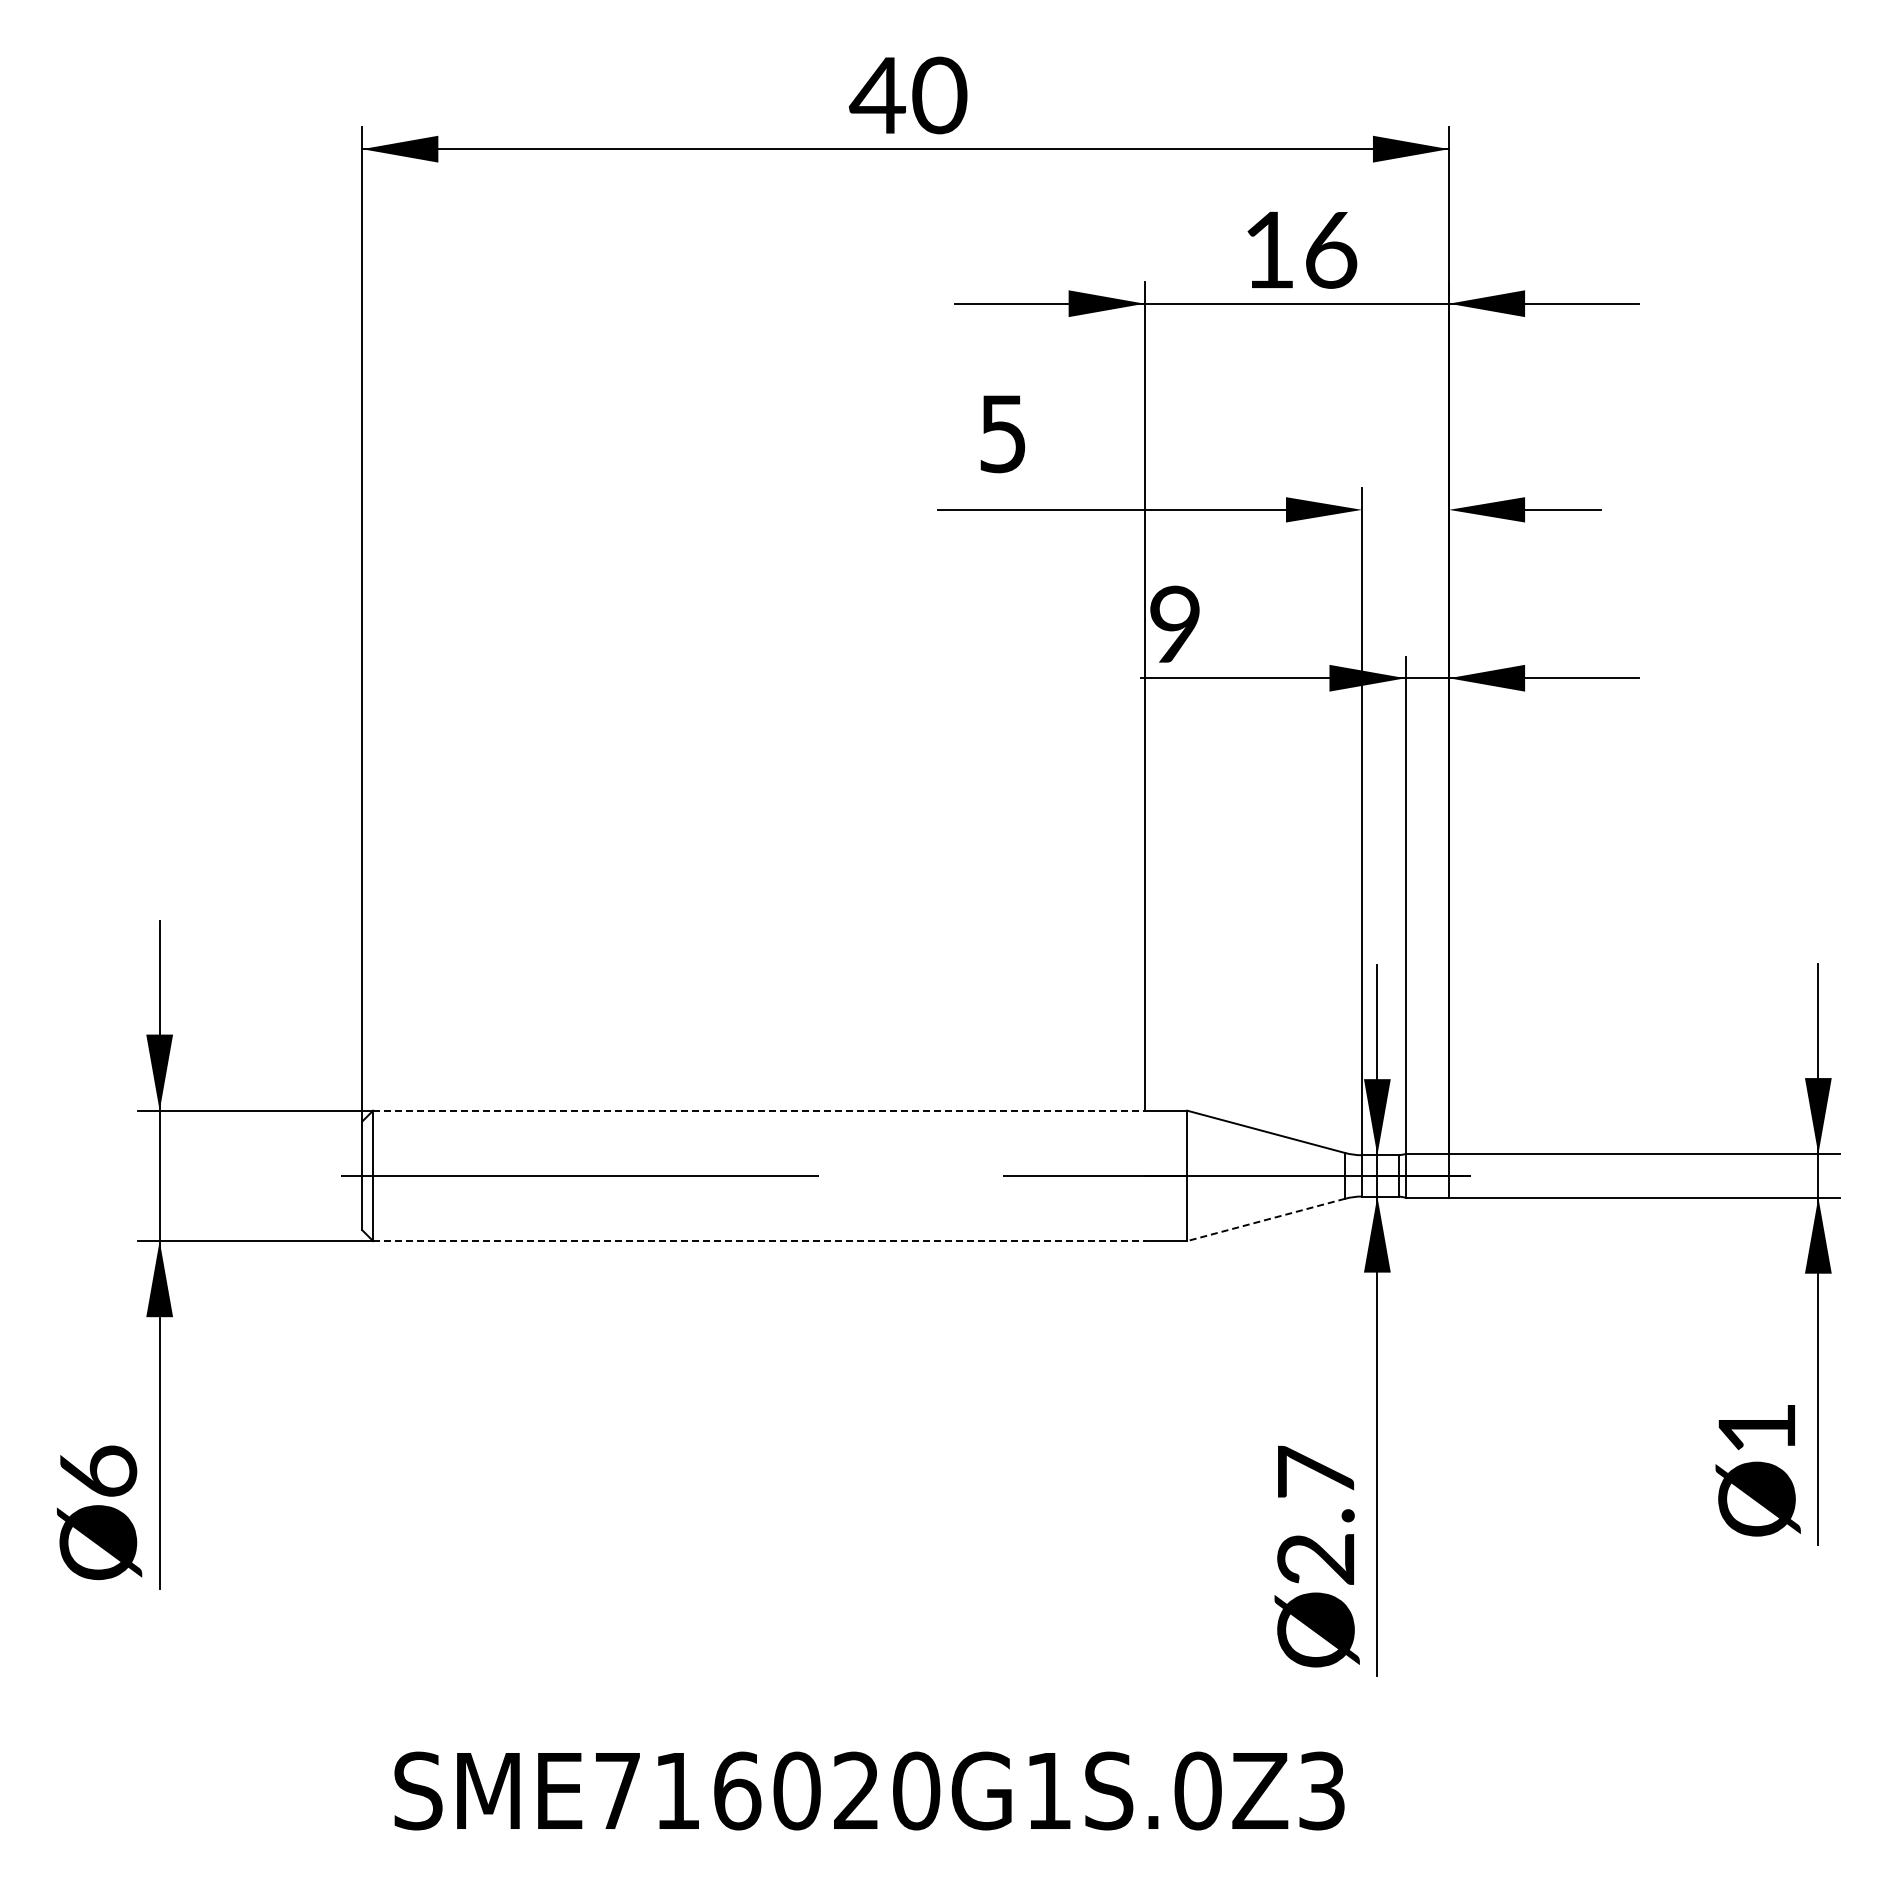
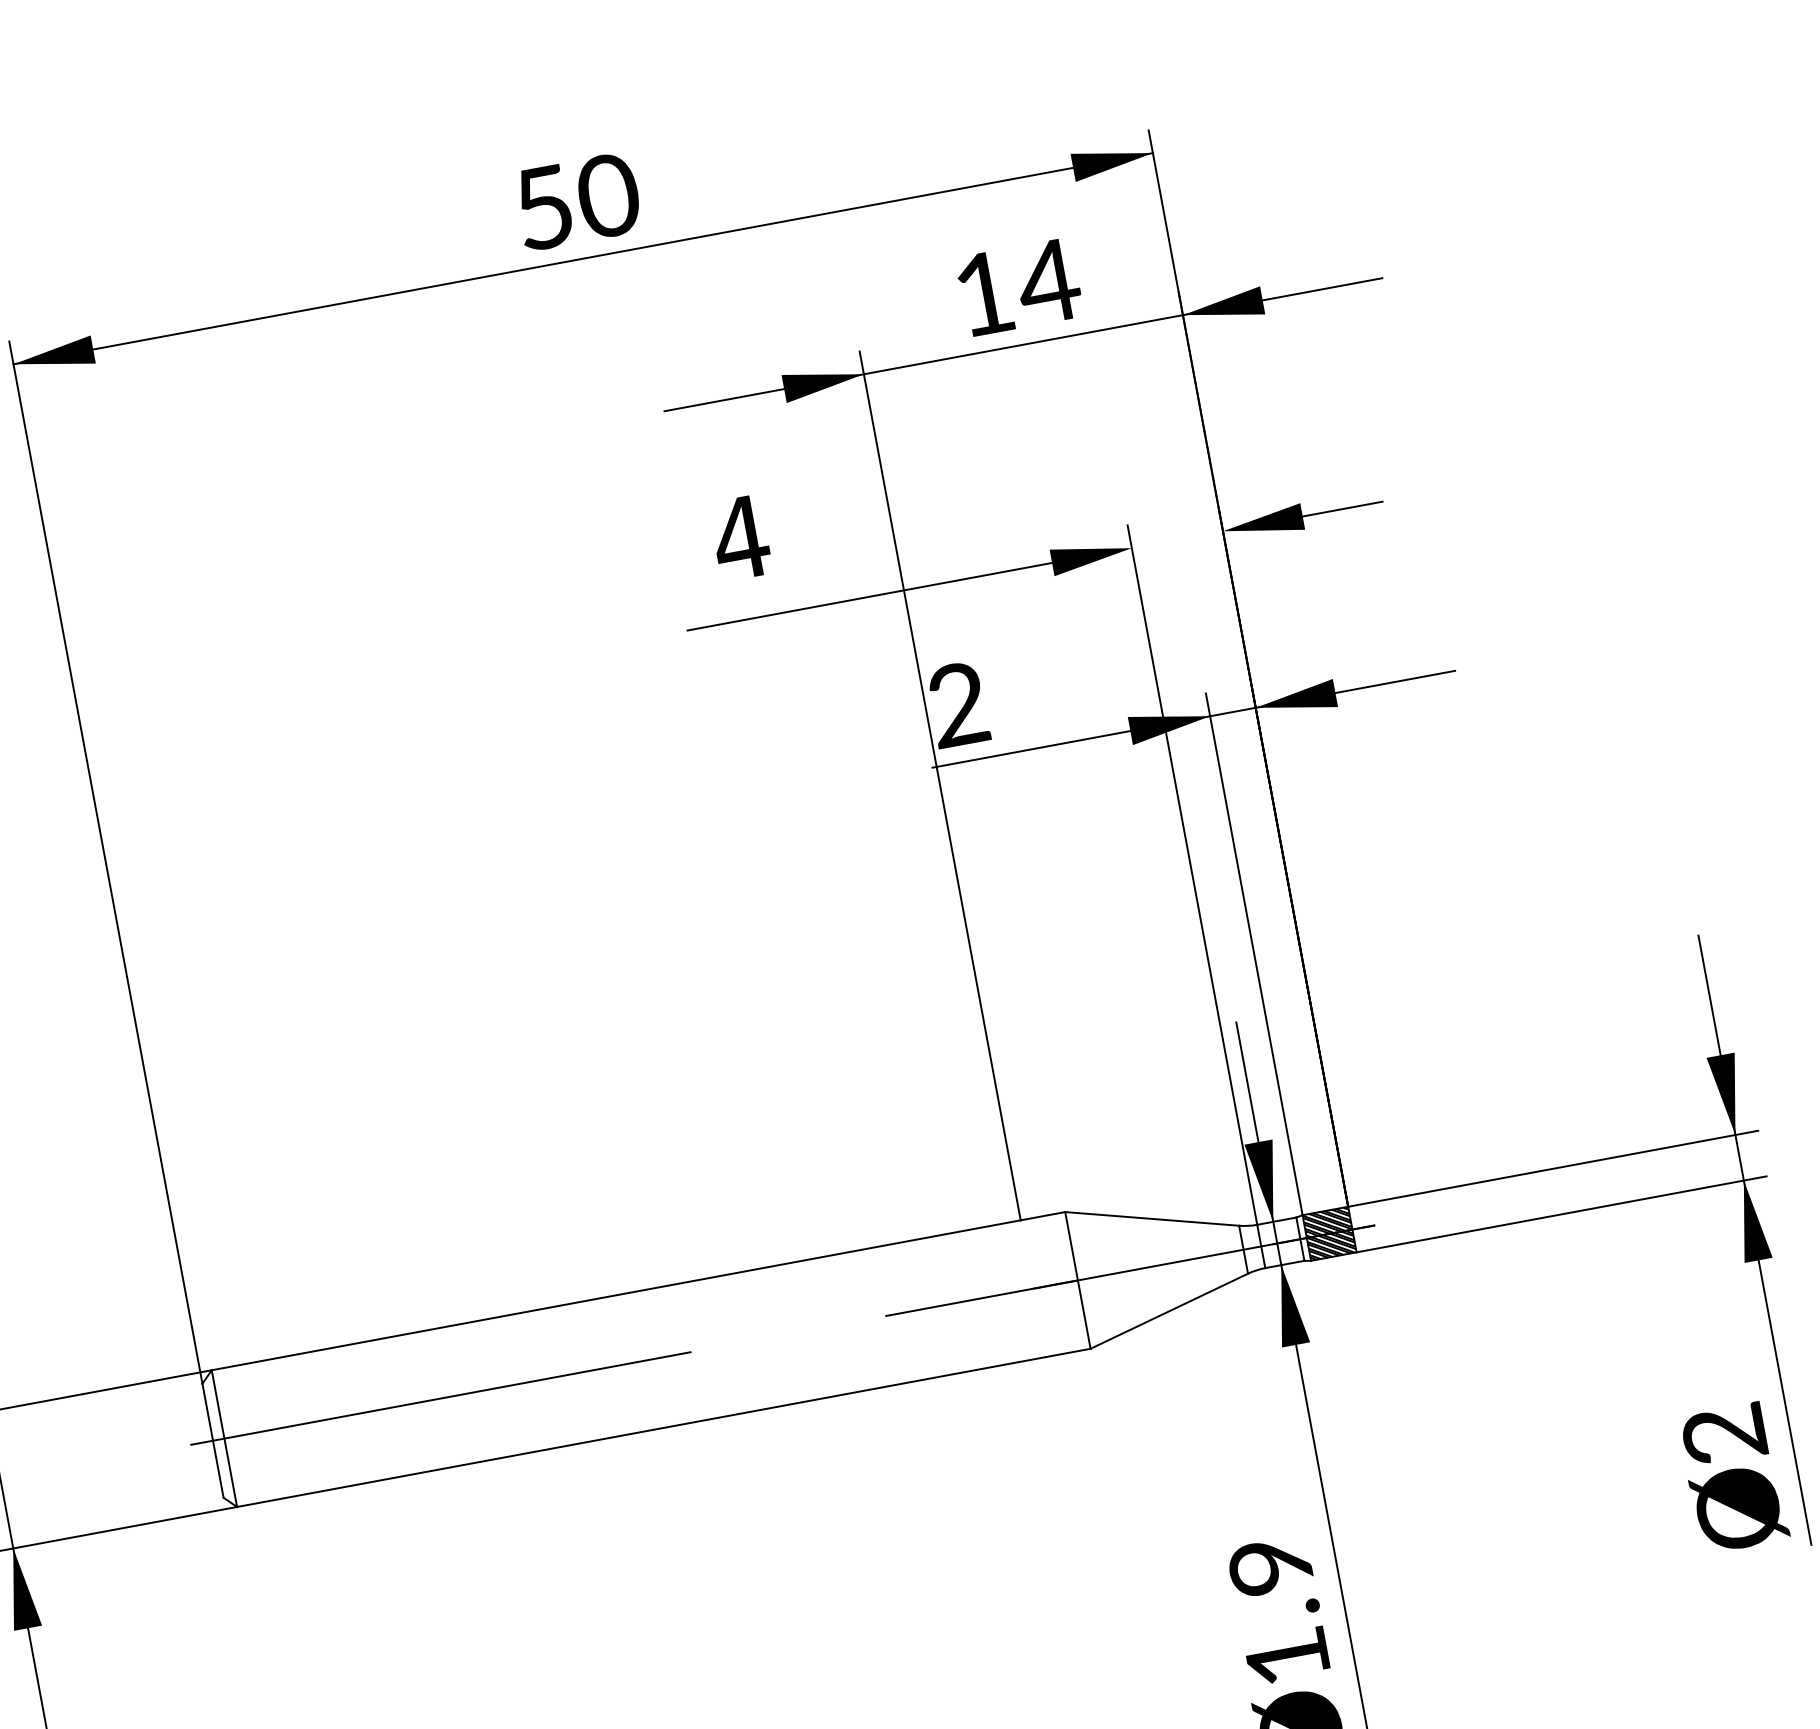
text: (876, 95) -> (542, 208), 40 -> 50
text: (1329, 250) -> (1047, 282), 16 -> 14
text: (1002, 434) -> (740, 539), 5 -> 4
text: (1174, 624) -> (957, 704), 9 -> 2
line: (758, 1110) -> (615, 1295), dashed -> solid
hatch: (1427, 1175) -> (1329, 1233), added
line: (1266, 1219) -> (1169, 1310), dashed -> solid
line: (758, 1241) -> (641, 1432), dashed -> solid
text: (1756, 1428) -> (1723, 1434), 1 -> 2
text: (1315, 1514) -> (1278, 1610), 2.7 -> 1.9

